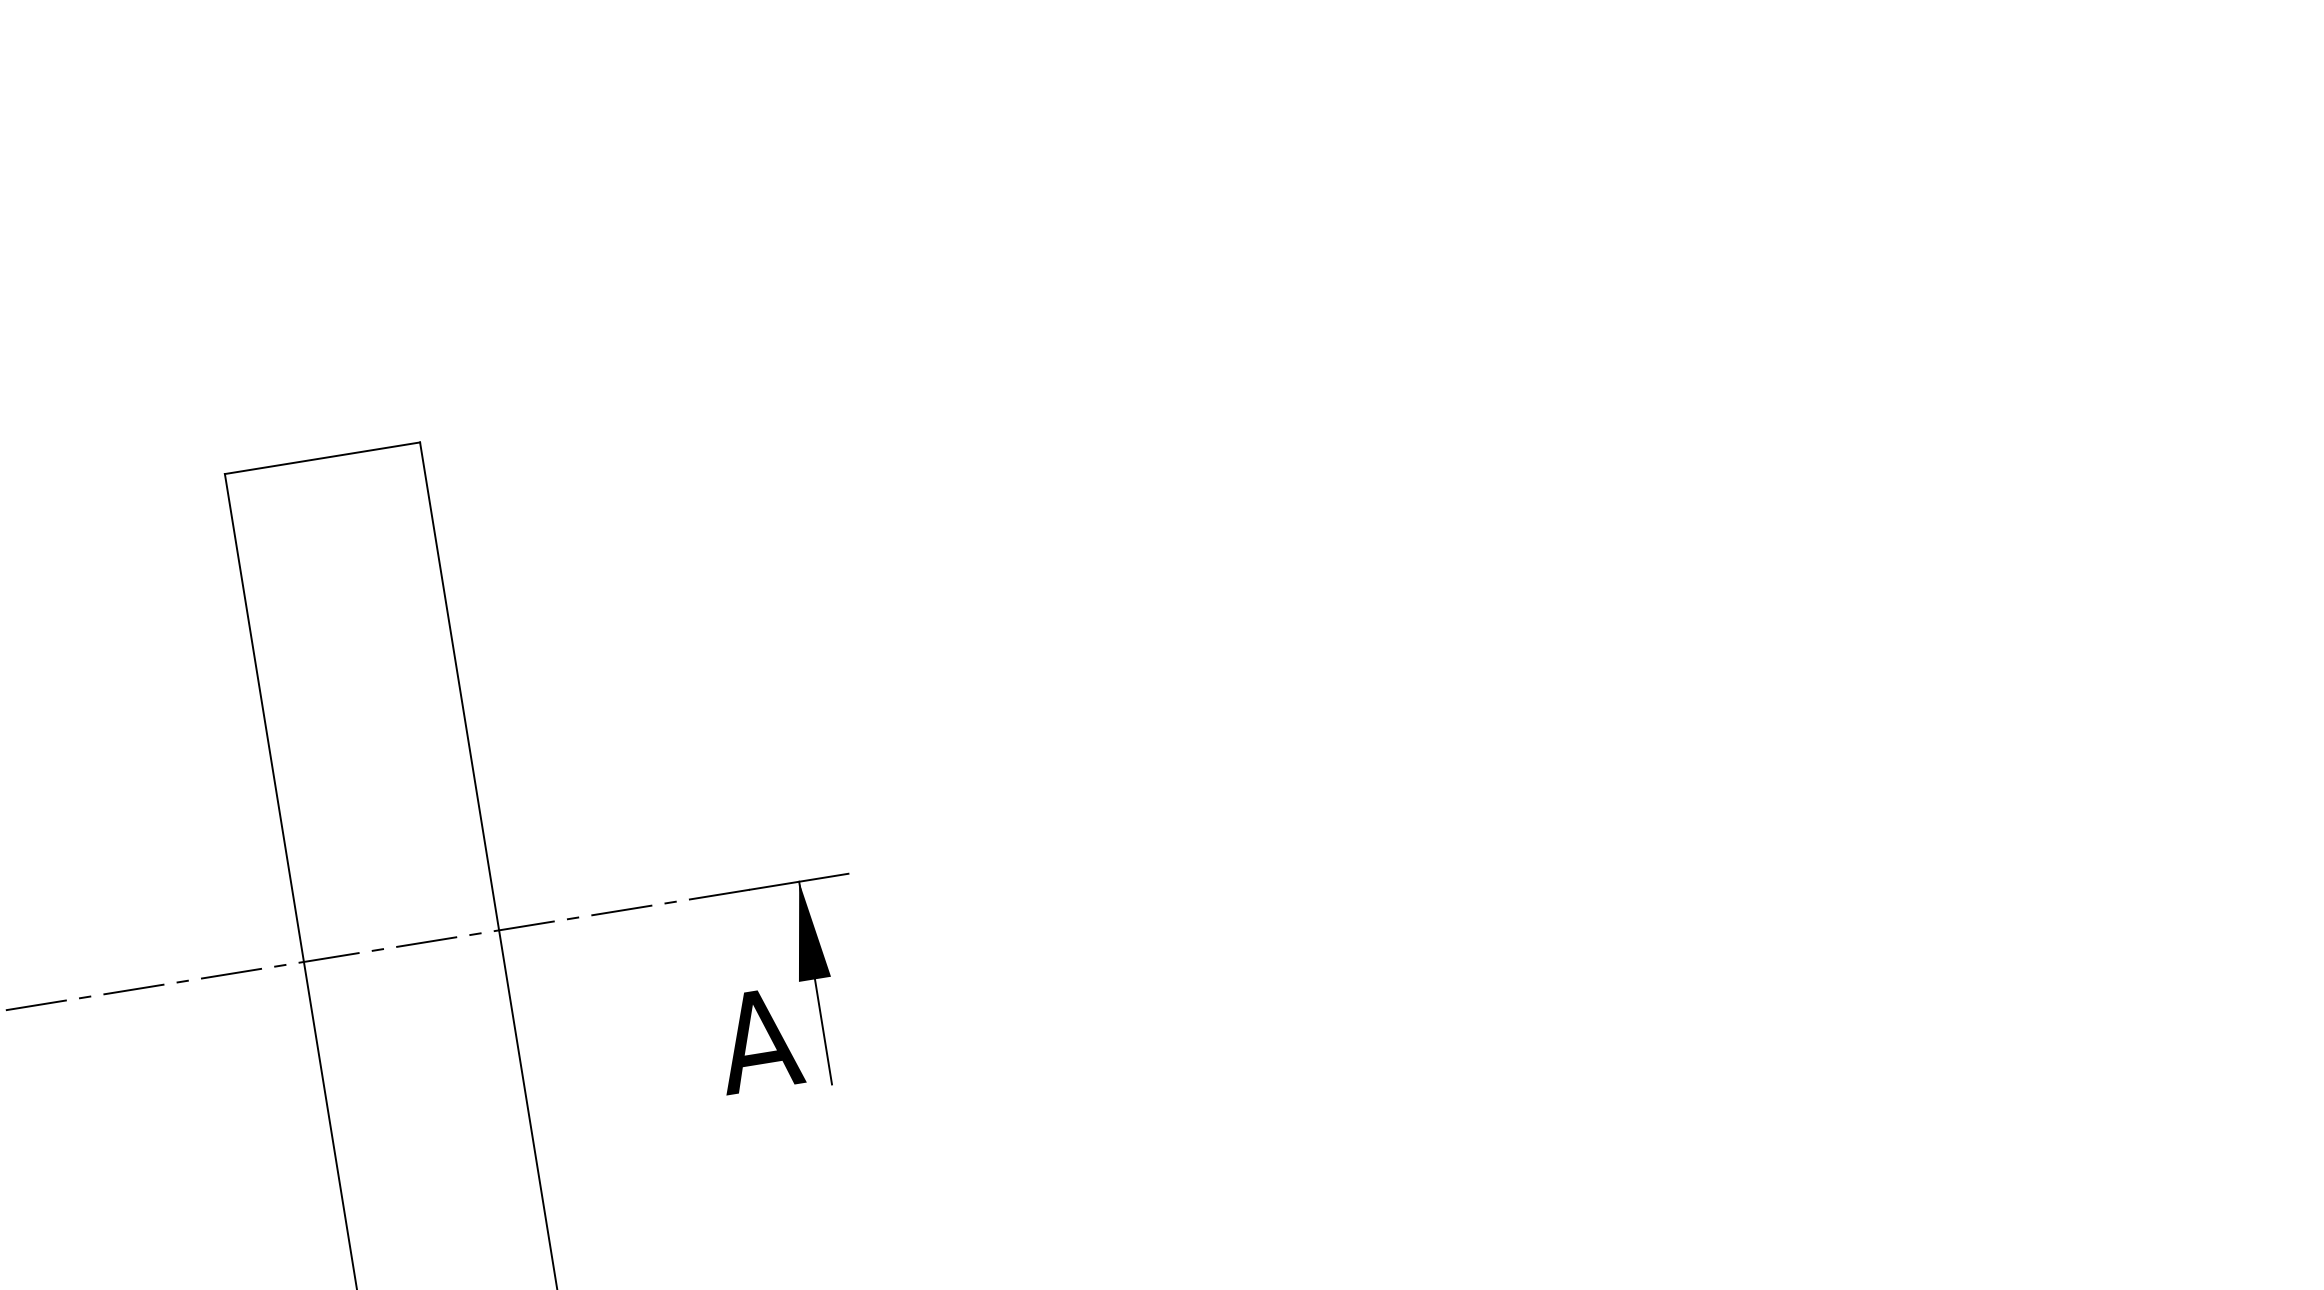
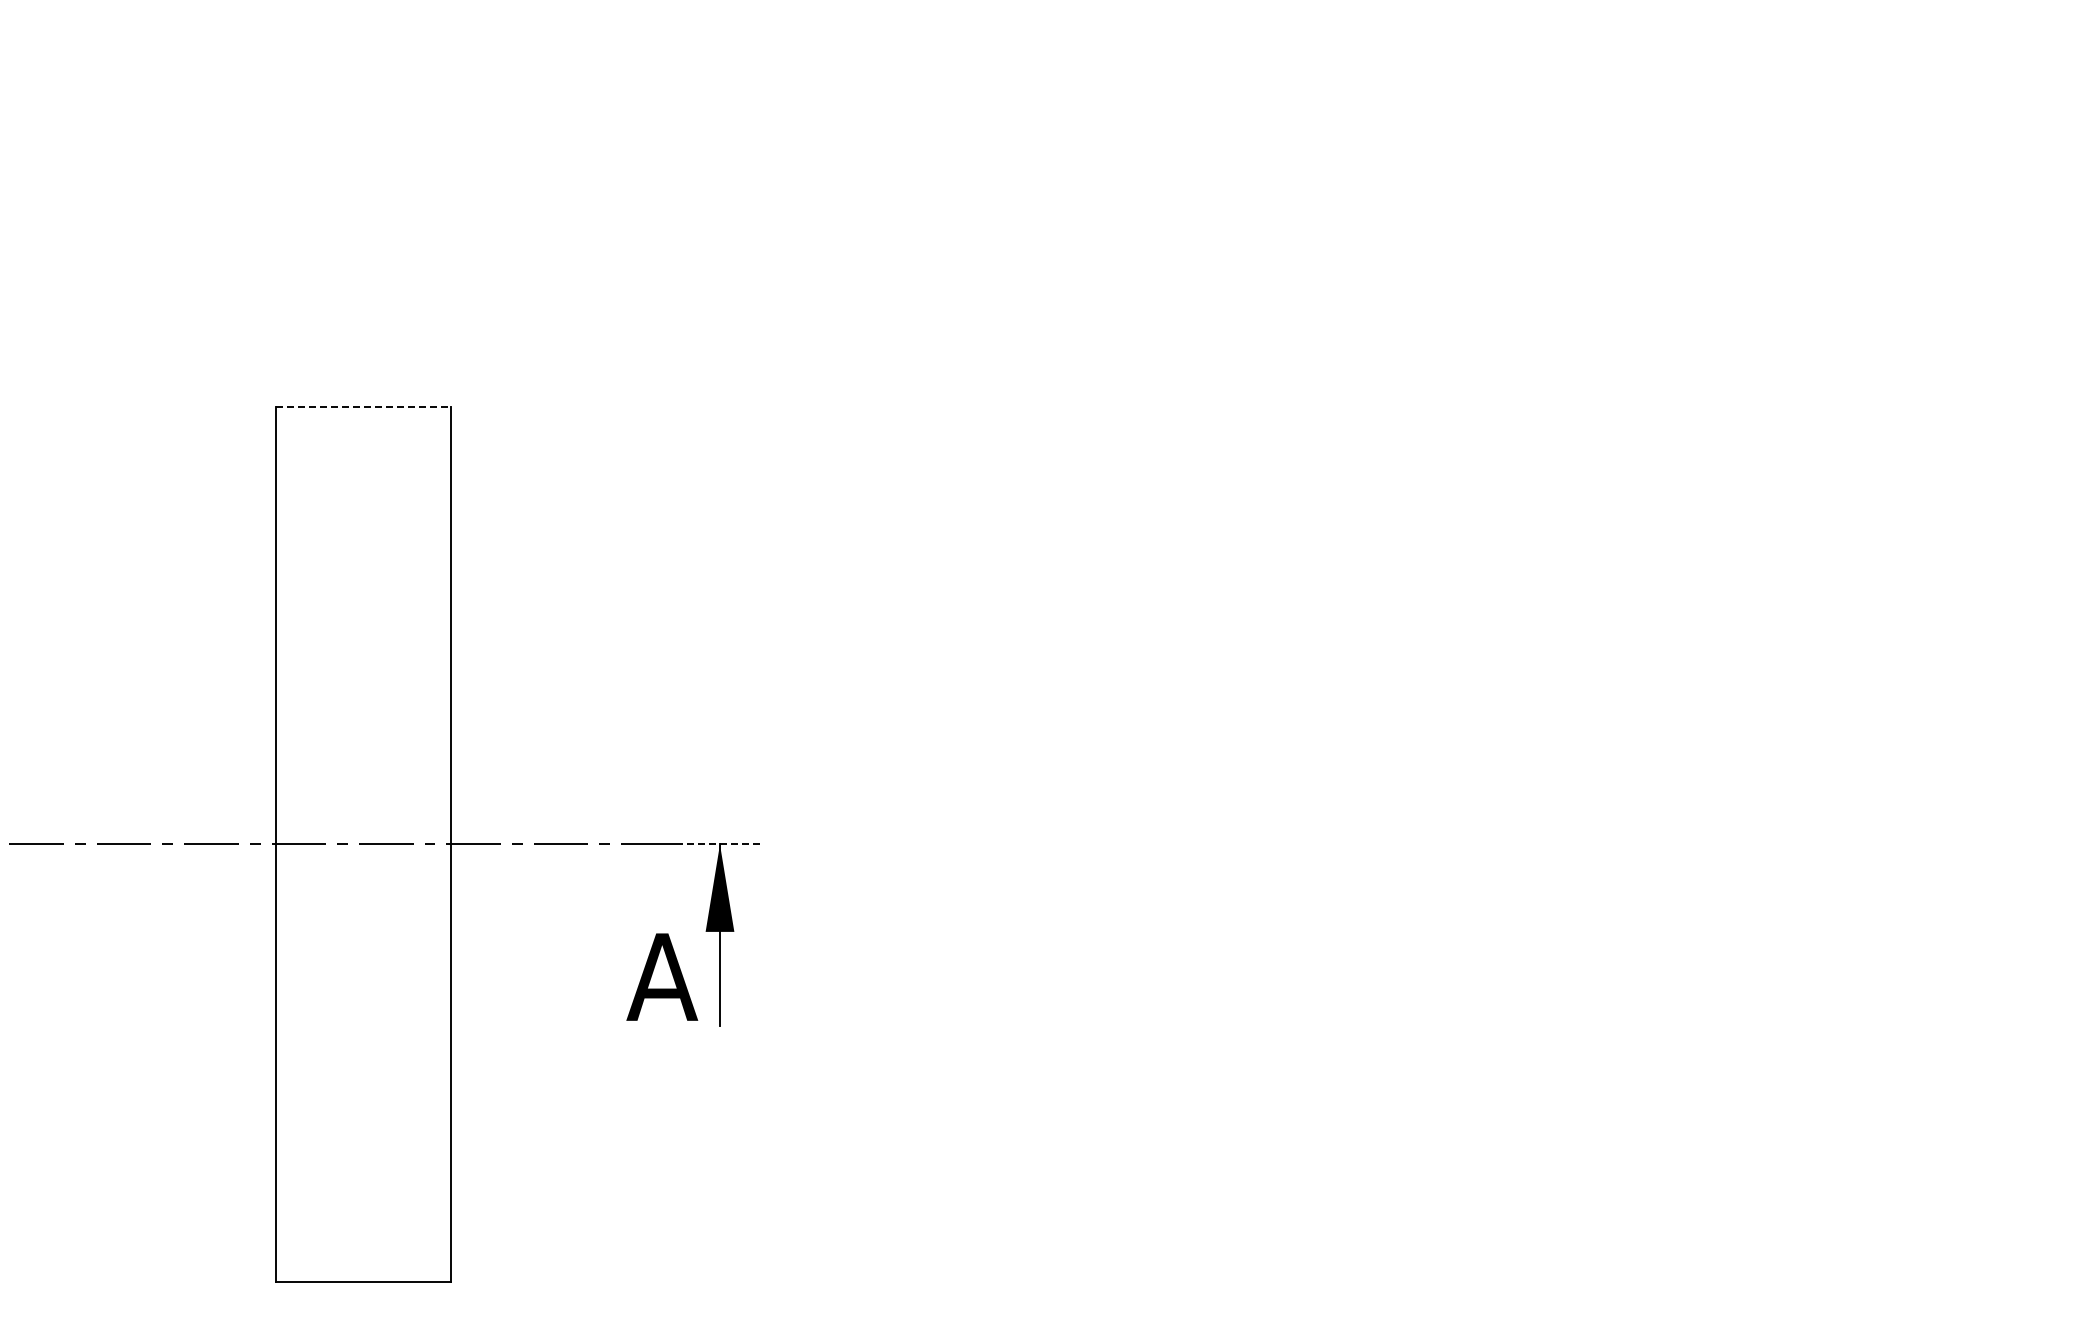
line: (323, 458) -> (364, 407), solid -> dashed
line: (799, 881) -> (720, 844), solid -> dashed

